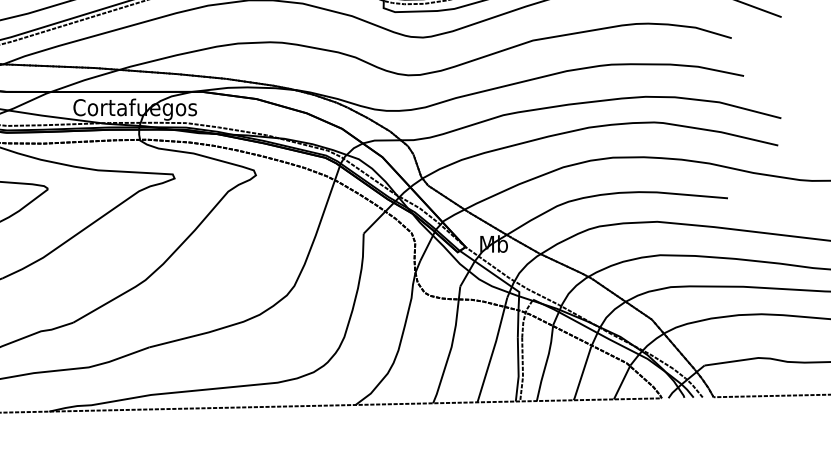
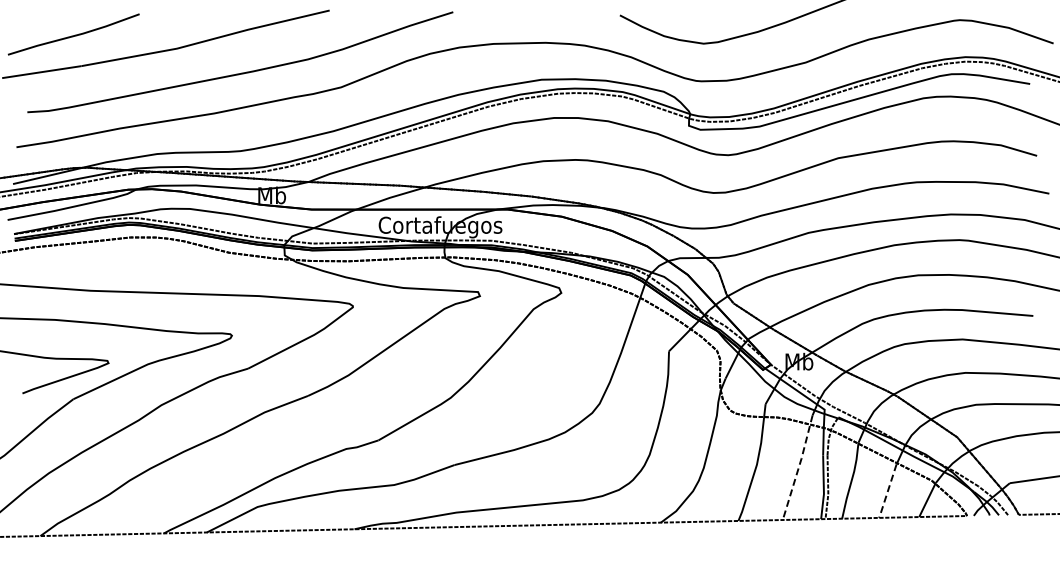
line: (493, 350) -> (798, 468), solid -> dashed
line: (582, 373) -> (887, 491), solid -> dashed

